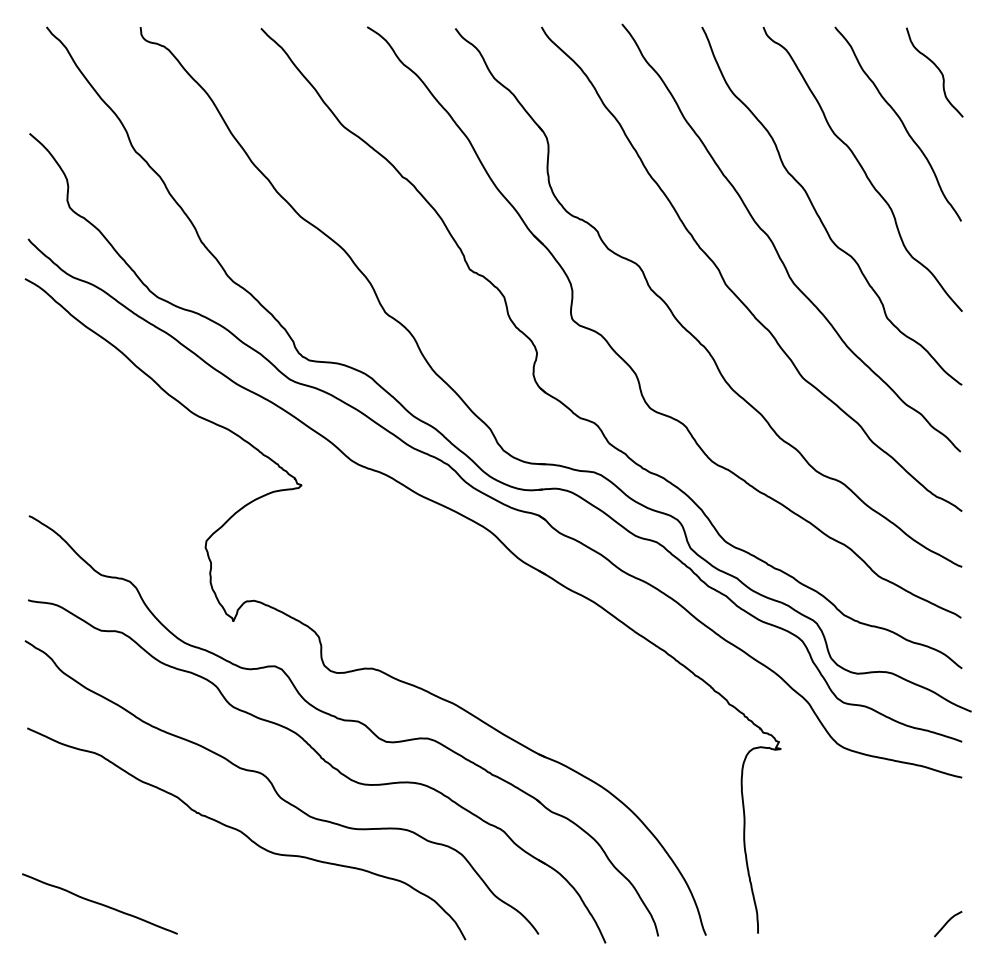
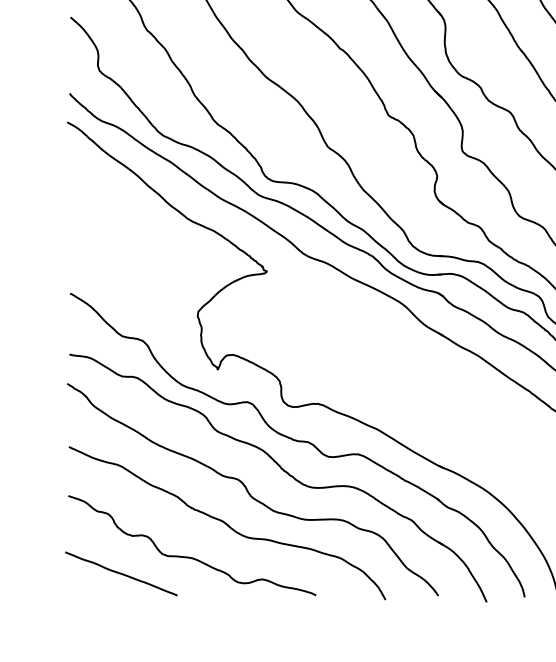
curve: (194, 880) -> (189, 556), added

